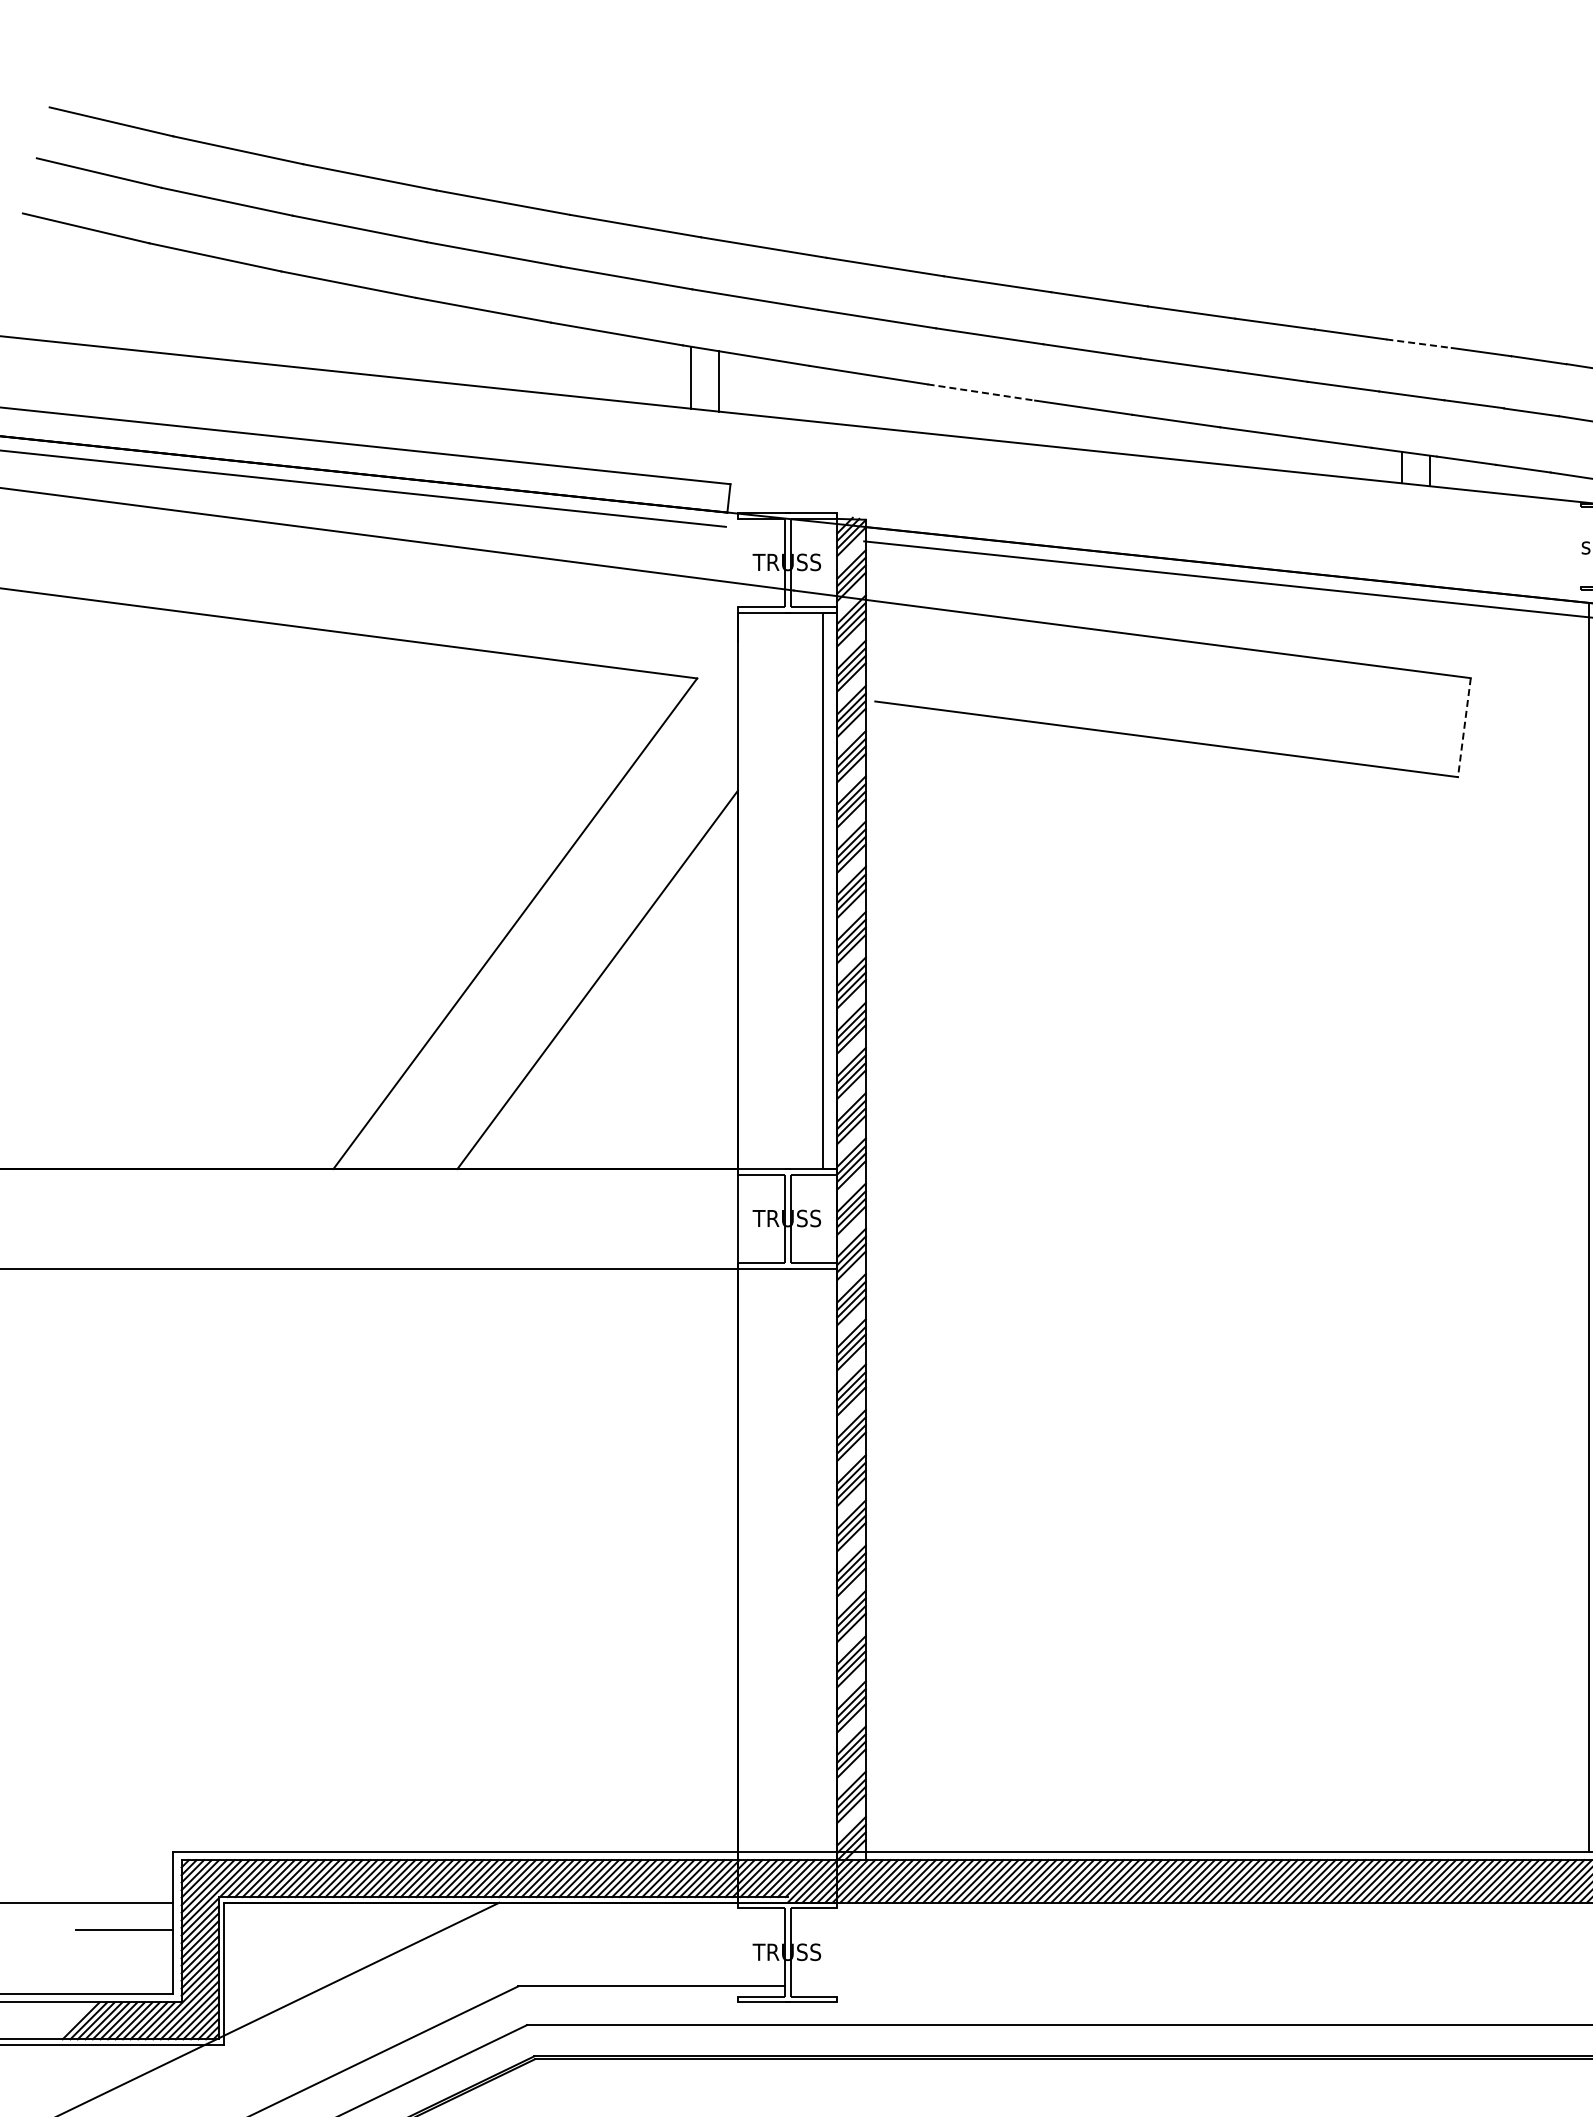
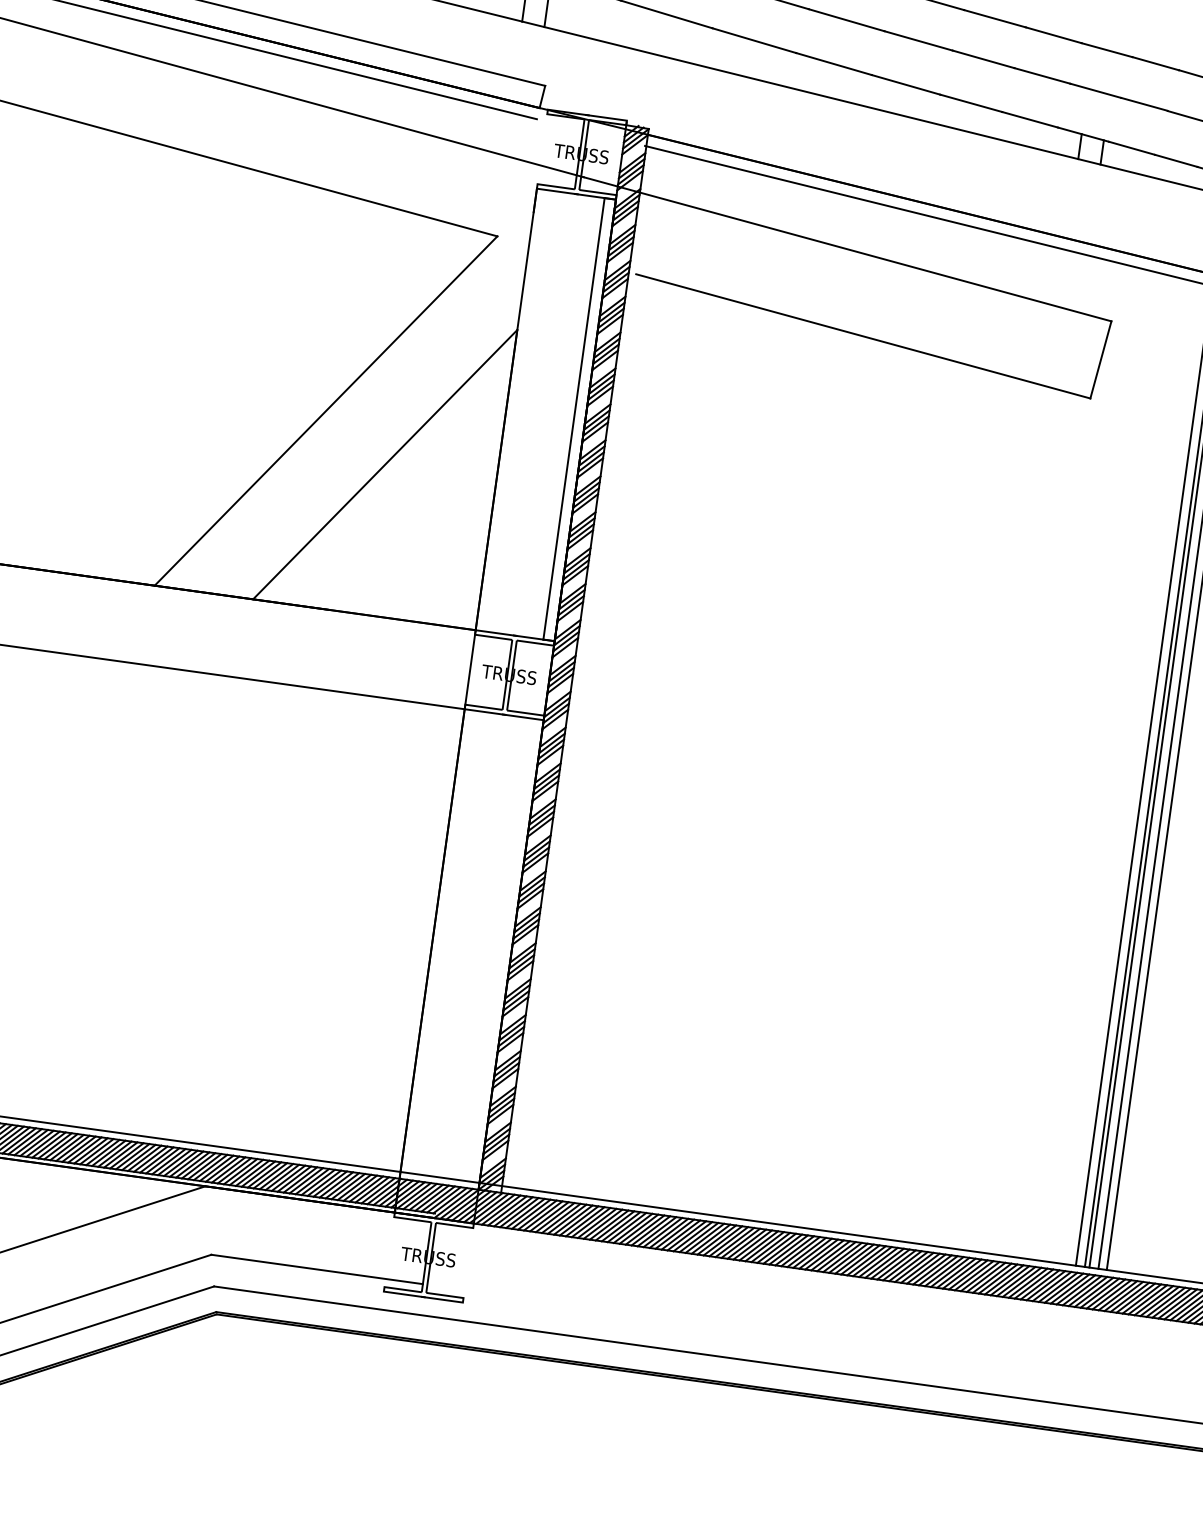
line: (1418, 343) -> (1106, 49), dashed -> solid
line: (981, 392) -> (754, 40), dashed -> solid
line: (1464, 727) -> (1101, 359), dashed -> solid

